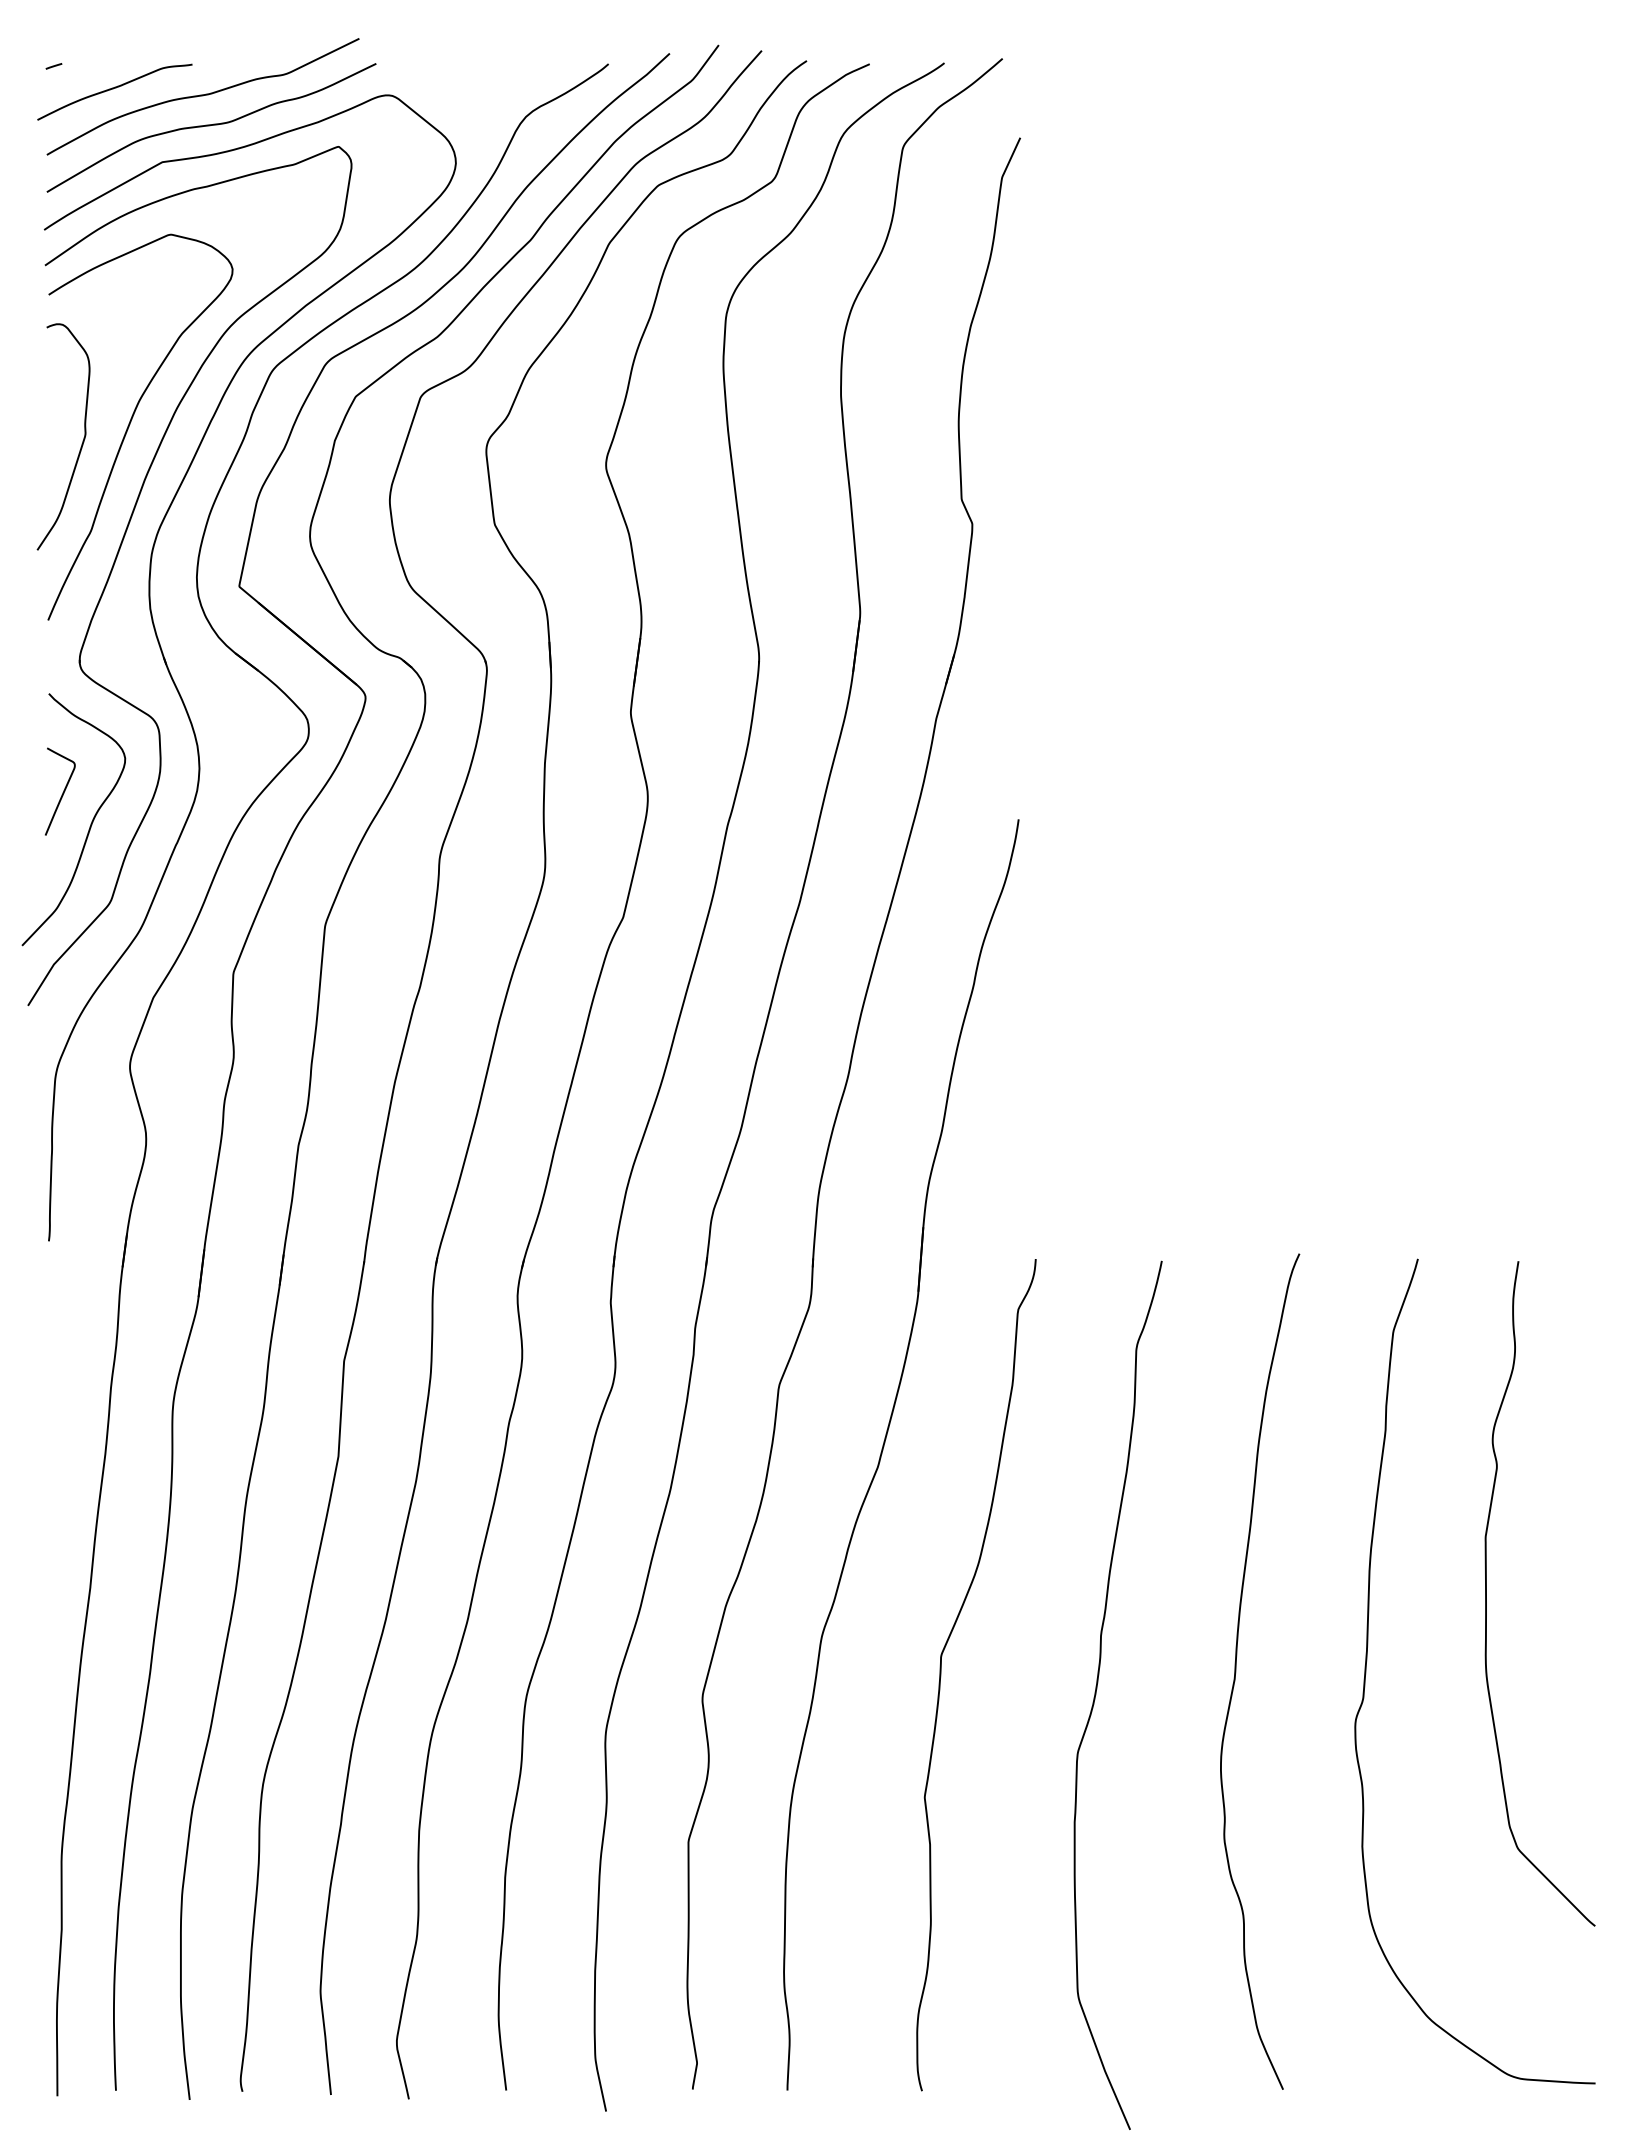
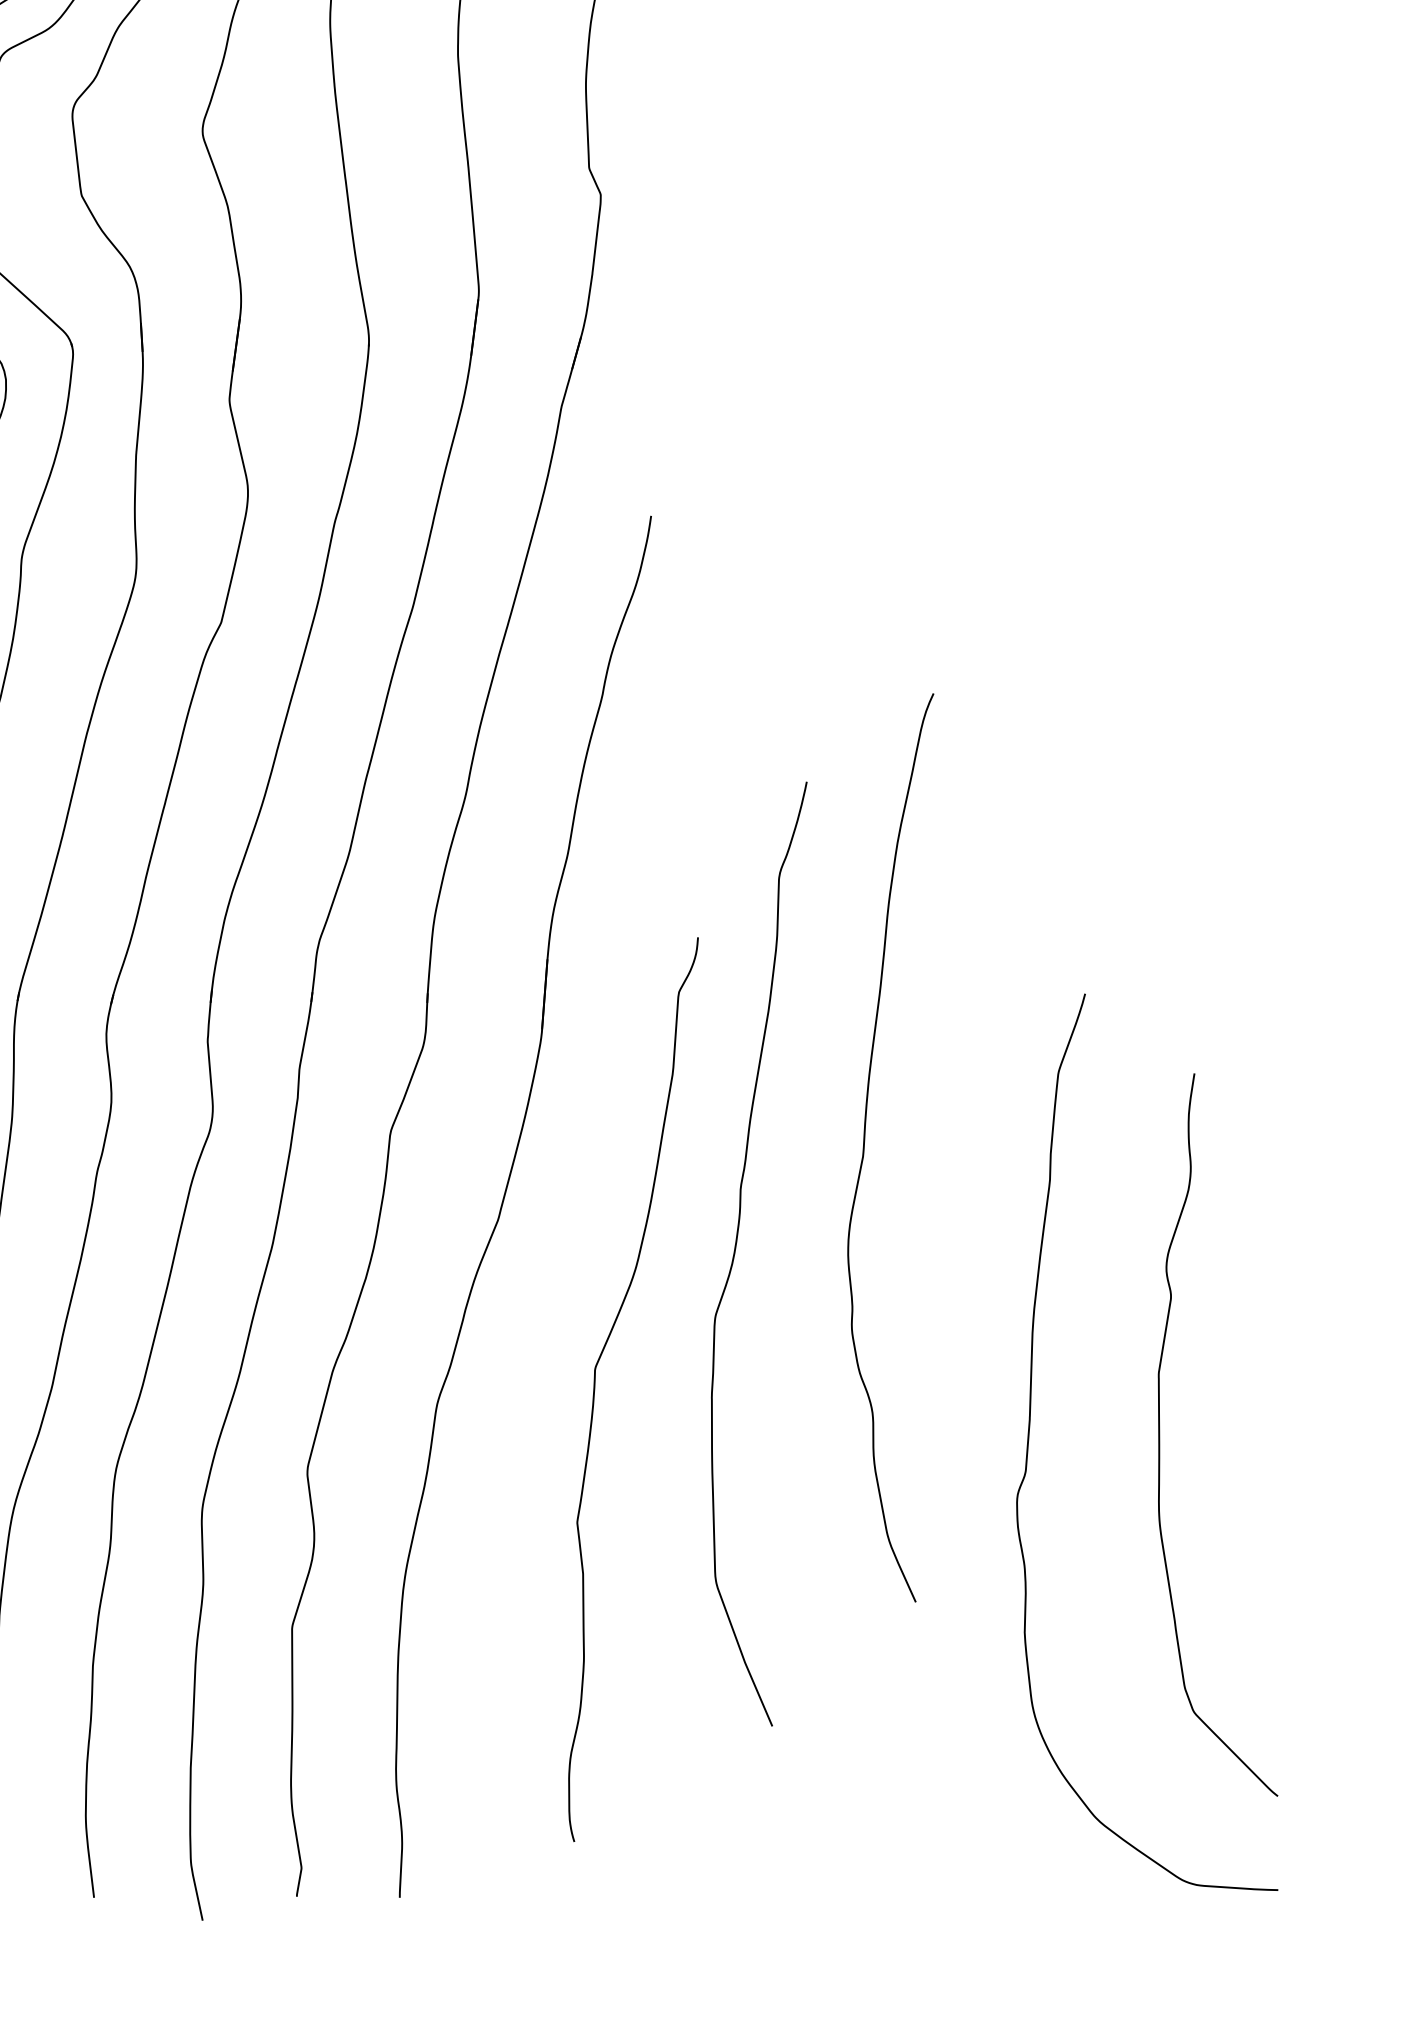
curve: (1486, 1593) -> (1159, 1434), moved
curve: (1236, 1671) -> (865, 1147), moved
curve: (941, 1675) -> (595, 1390), moved
curve: (1097, 1689) -> (736, 1247), moved

